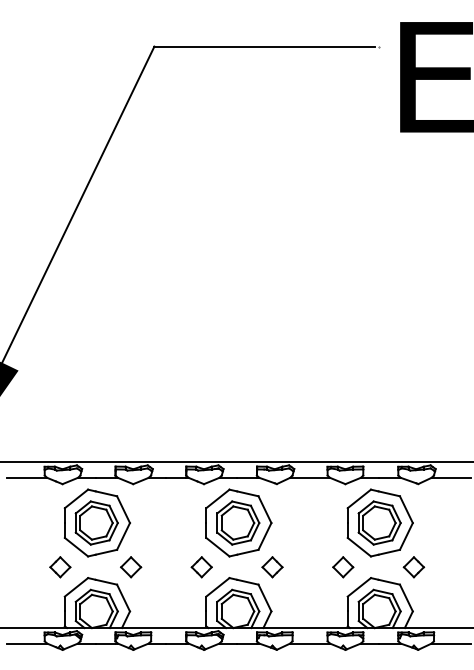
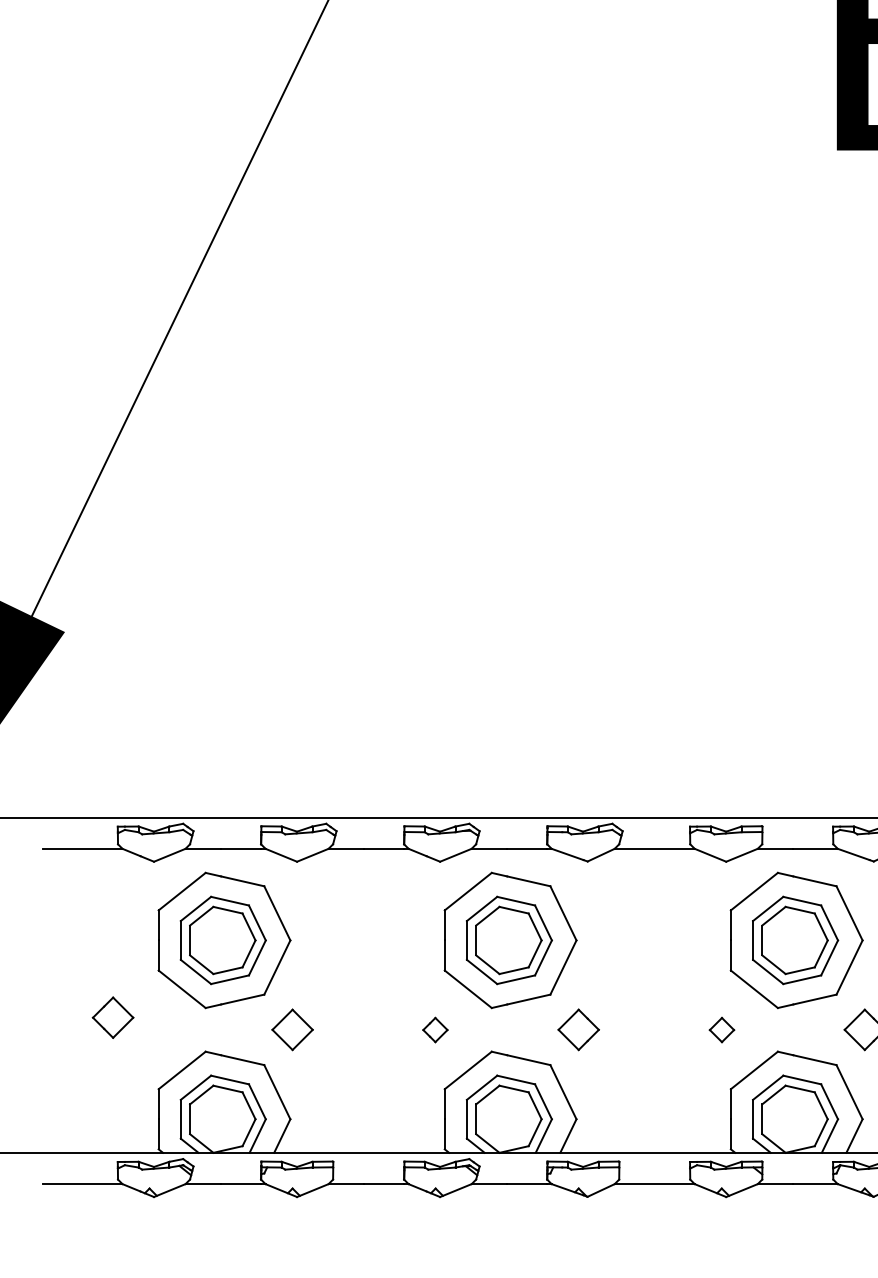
part: (60, 567) -> (113, 1018), moved
part: (201, 567) -> (435, 1030), size x0.6
part: (343, 567) -> (722, 1030), size x0.6

